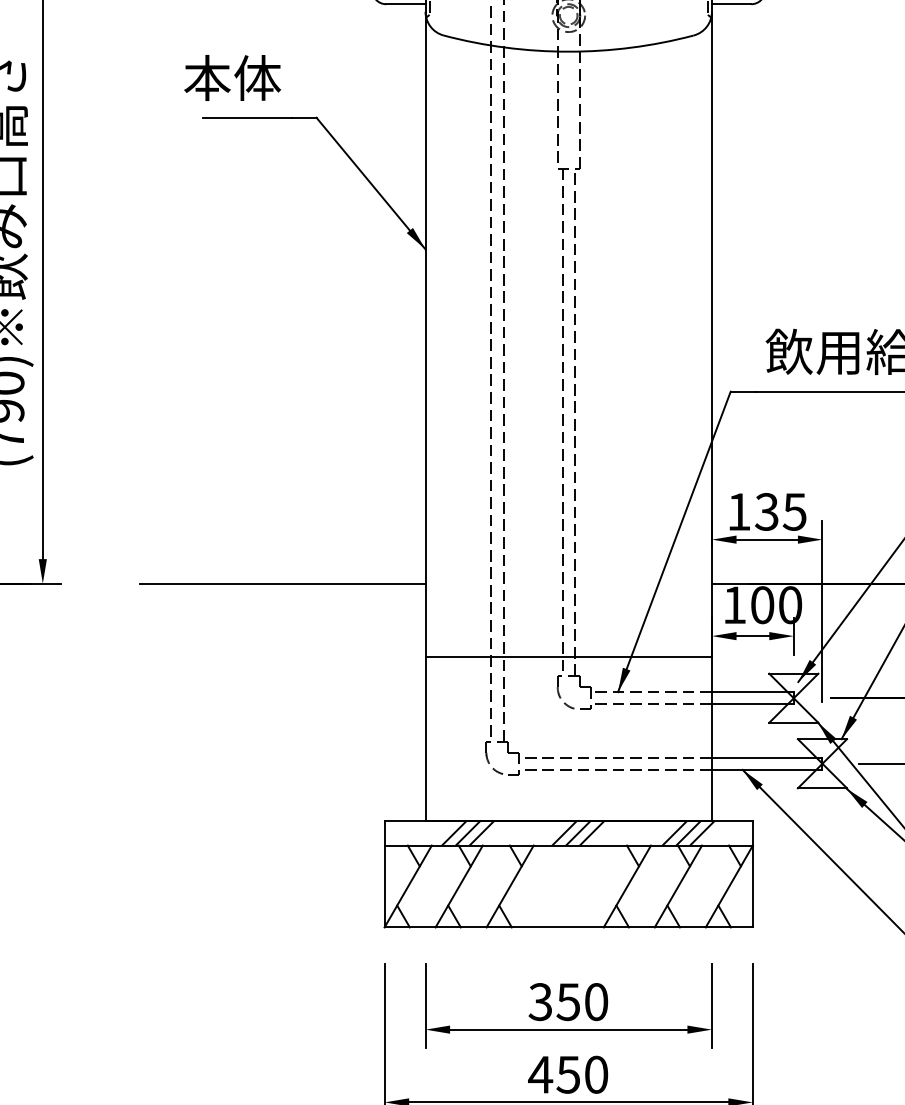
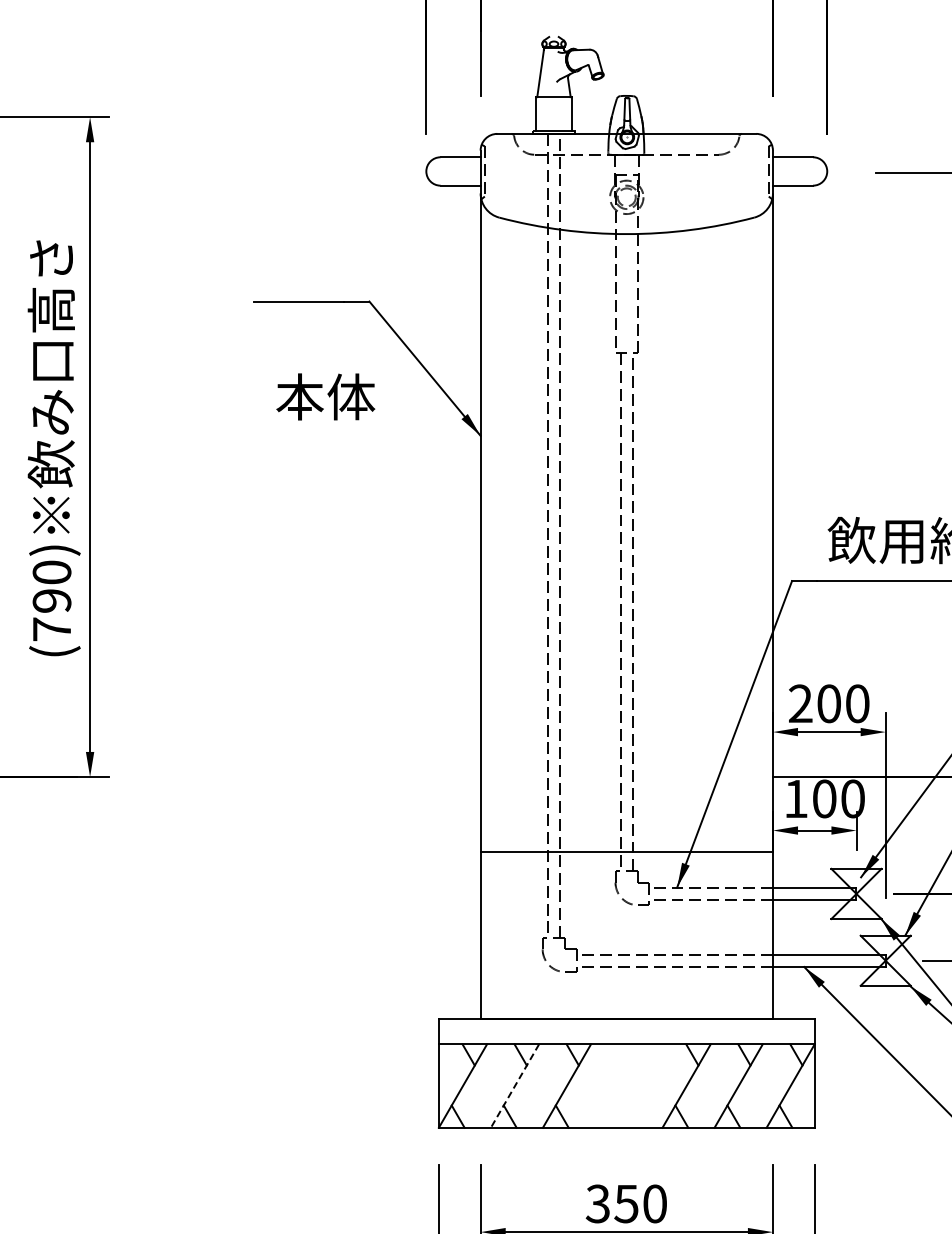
text: (232, 77) -> (325, 396), moved
text: (767, 511) -> (829, 703), 135 -> 200
line: (282, 584) -> (334, 777), removed
hatch: (578, 833) -> (636, 1031), removed
line: (458, 886) -> (514, 1086), solid -> dashed

